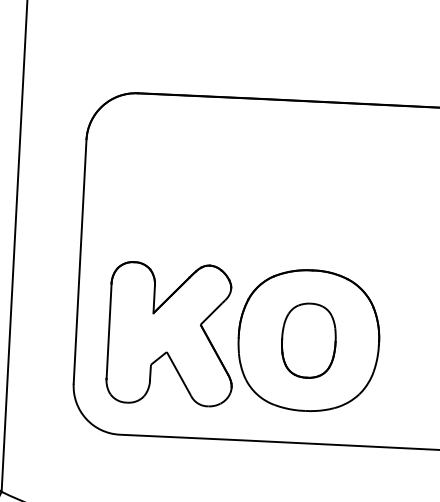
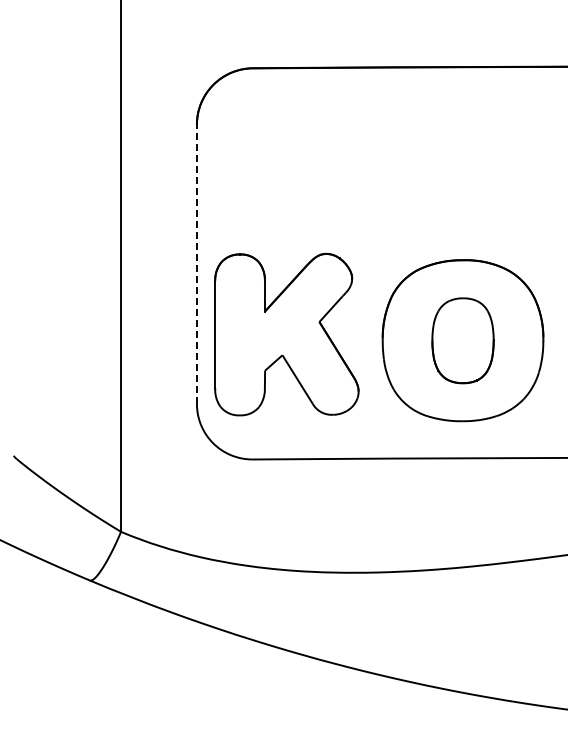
line: (79, 261) -> (196, 264), solid -> dashed
part: (171, 334) -> (286, 334), moved

